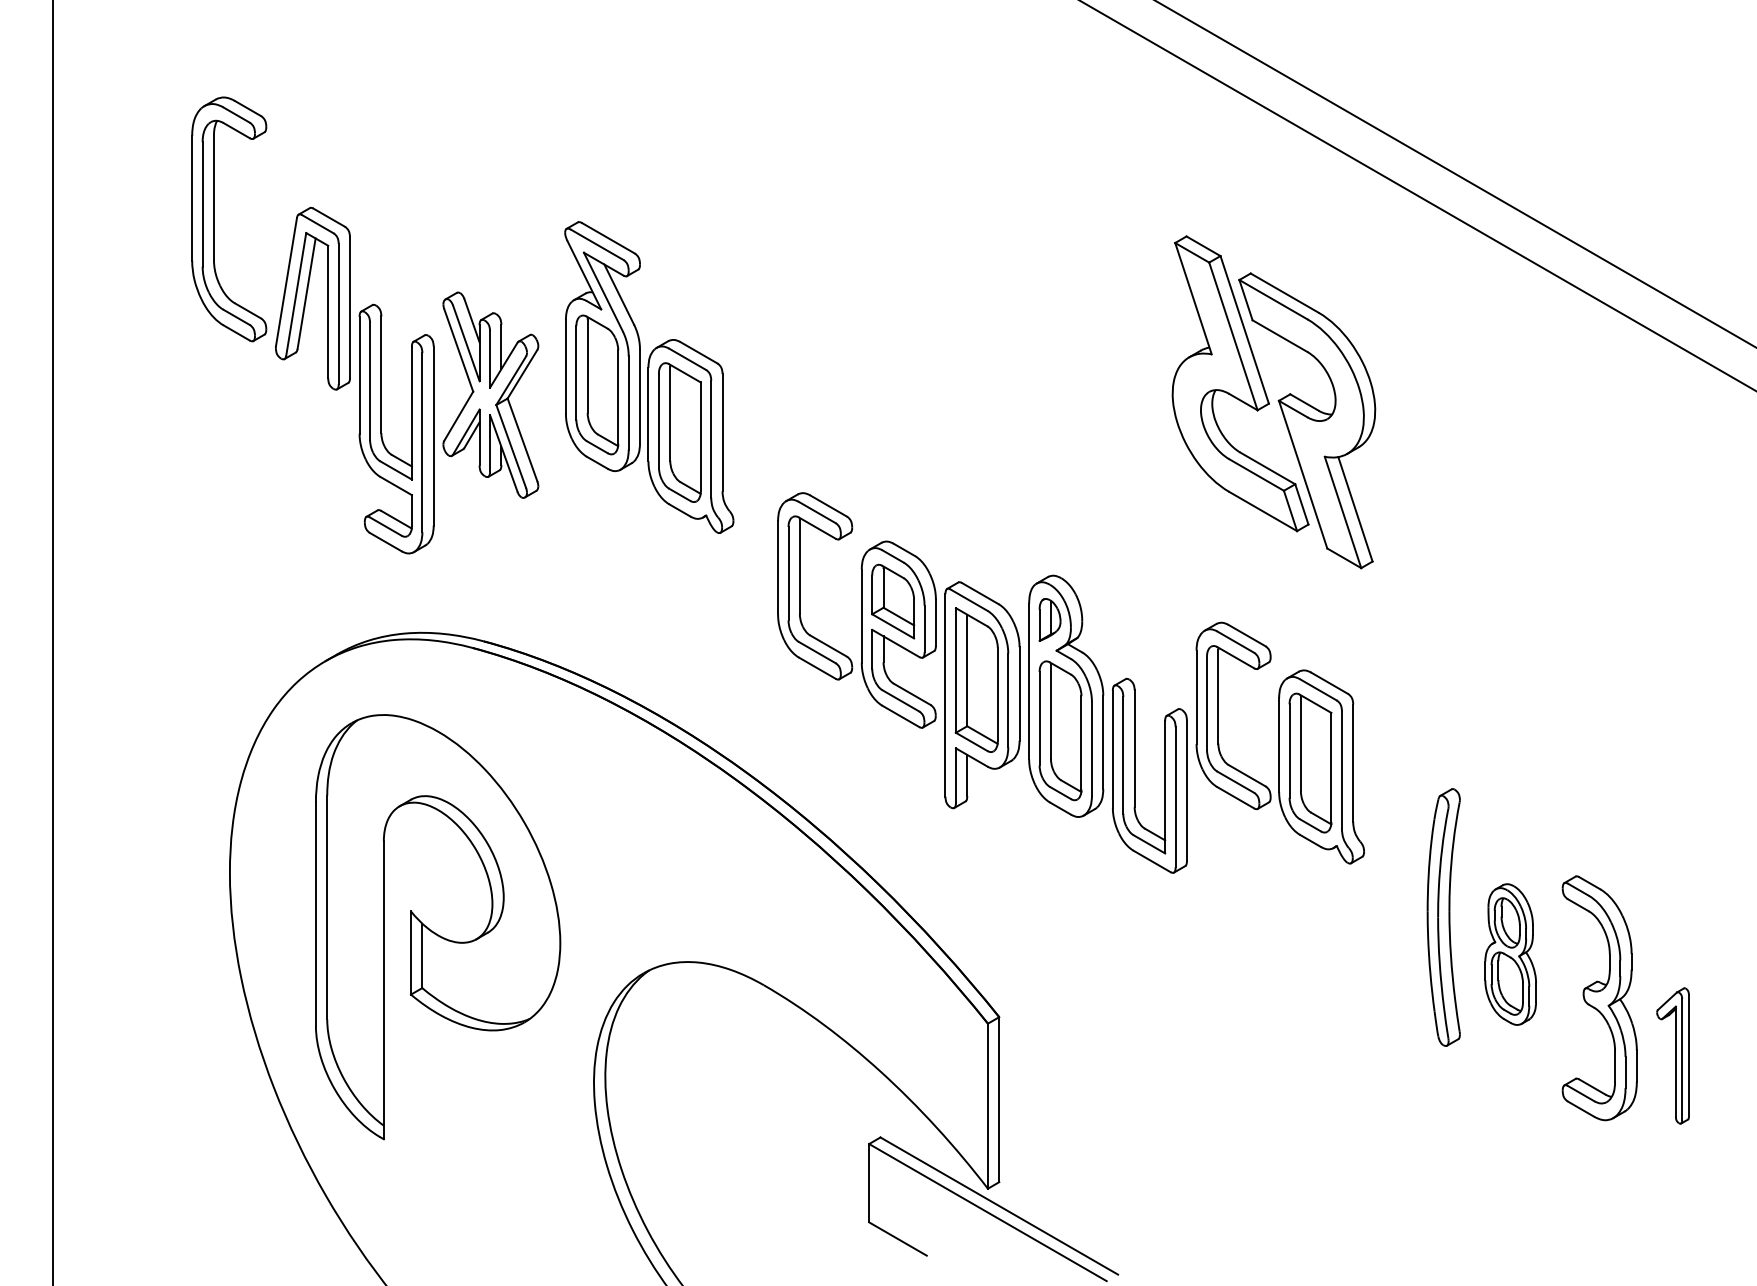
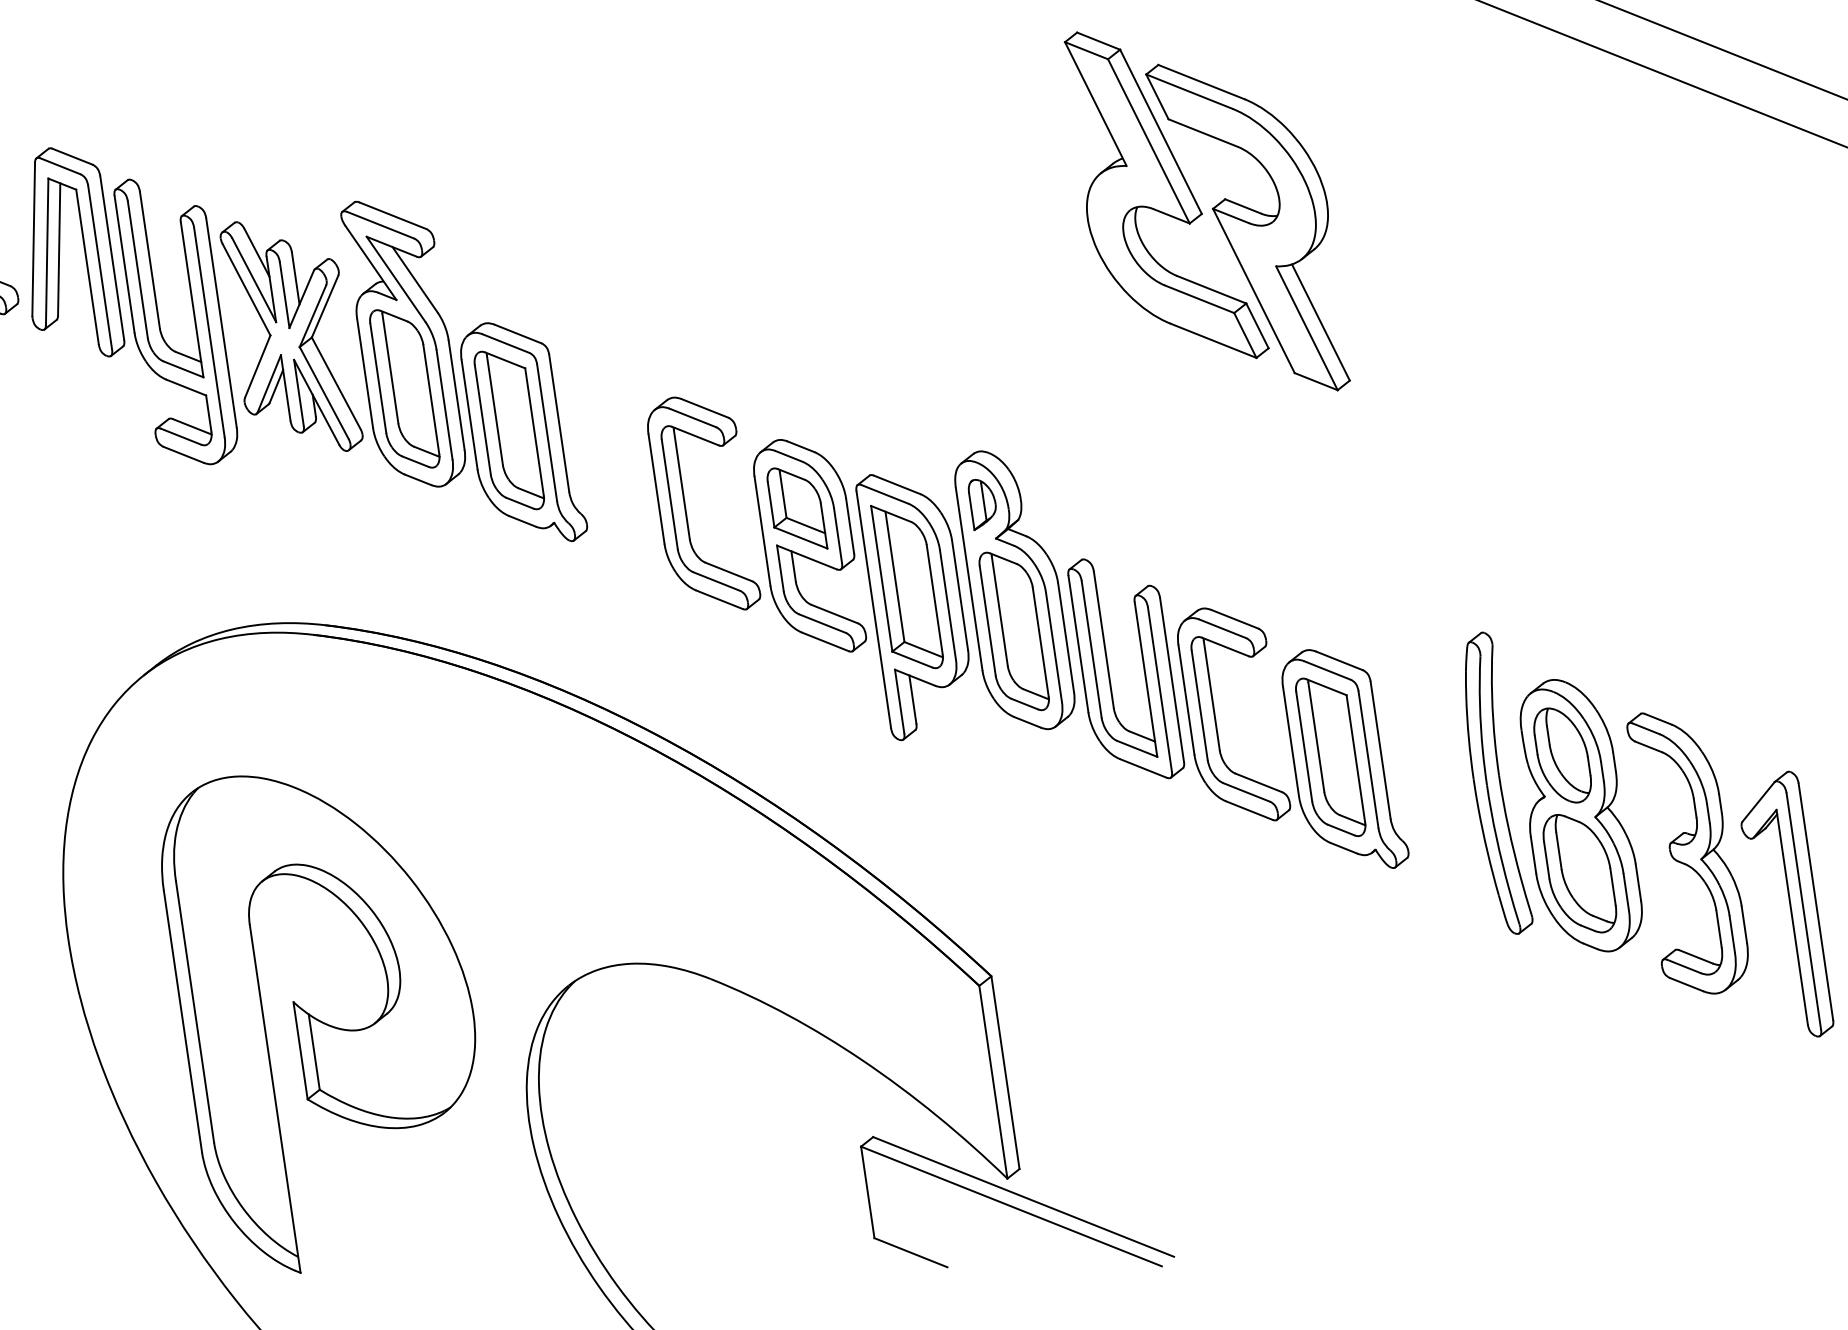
part: (649, 377) -> (464, 371), moved
part: (382, 433) -> (161, 328), moved
part: (1279, 742) -> (1291, 738), moved
part: (438, 927) -> (328, 1016), moved
part: (1510, 954) -> (1577, 816), size x1.67
part: (1672, 1055) -> (1784, 906), size x1.67

